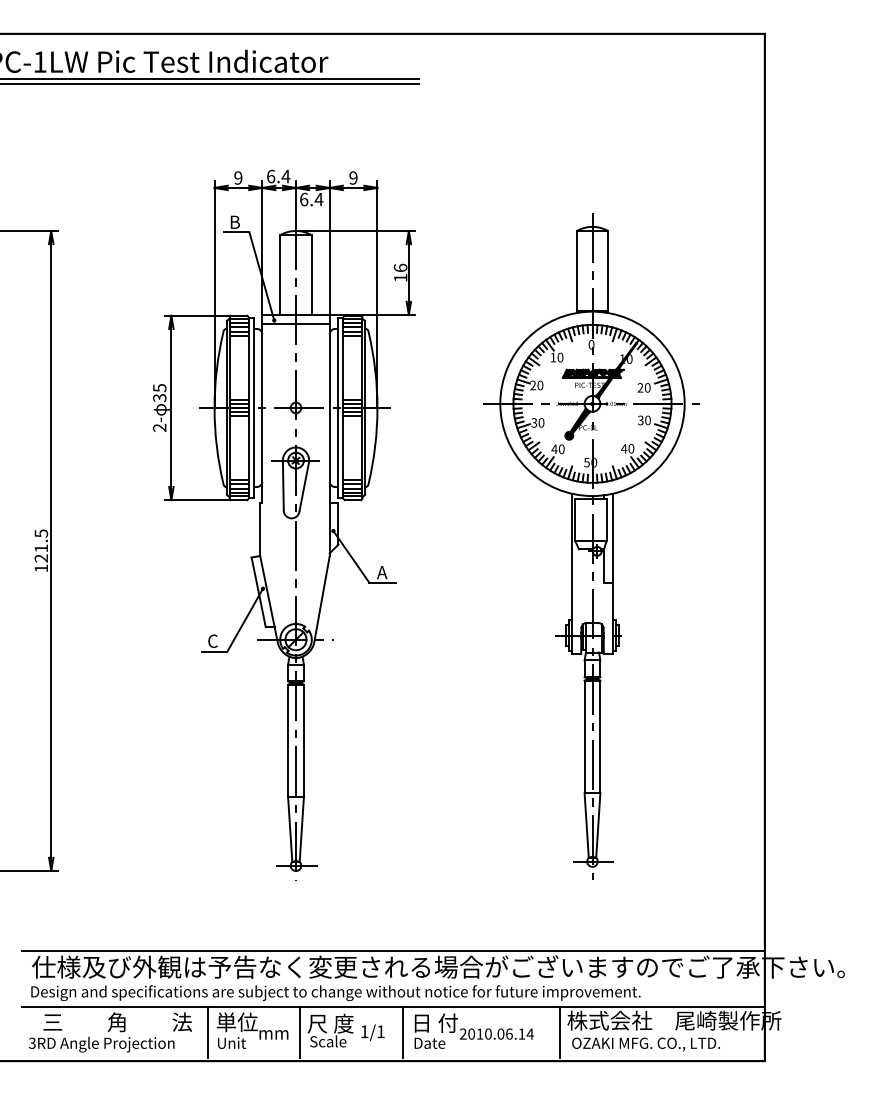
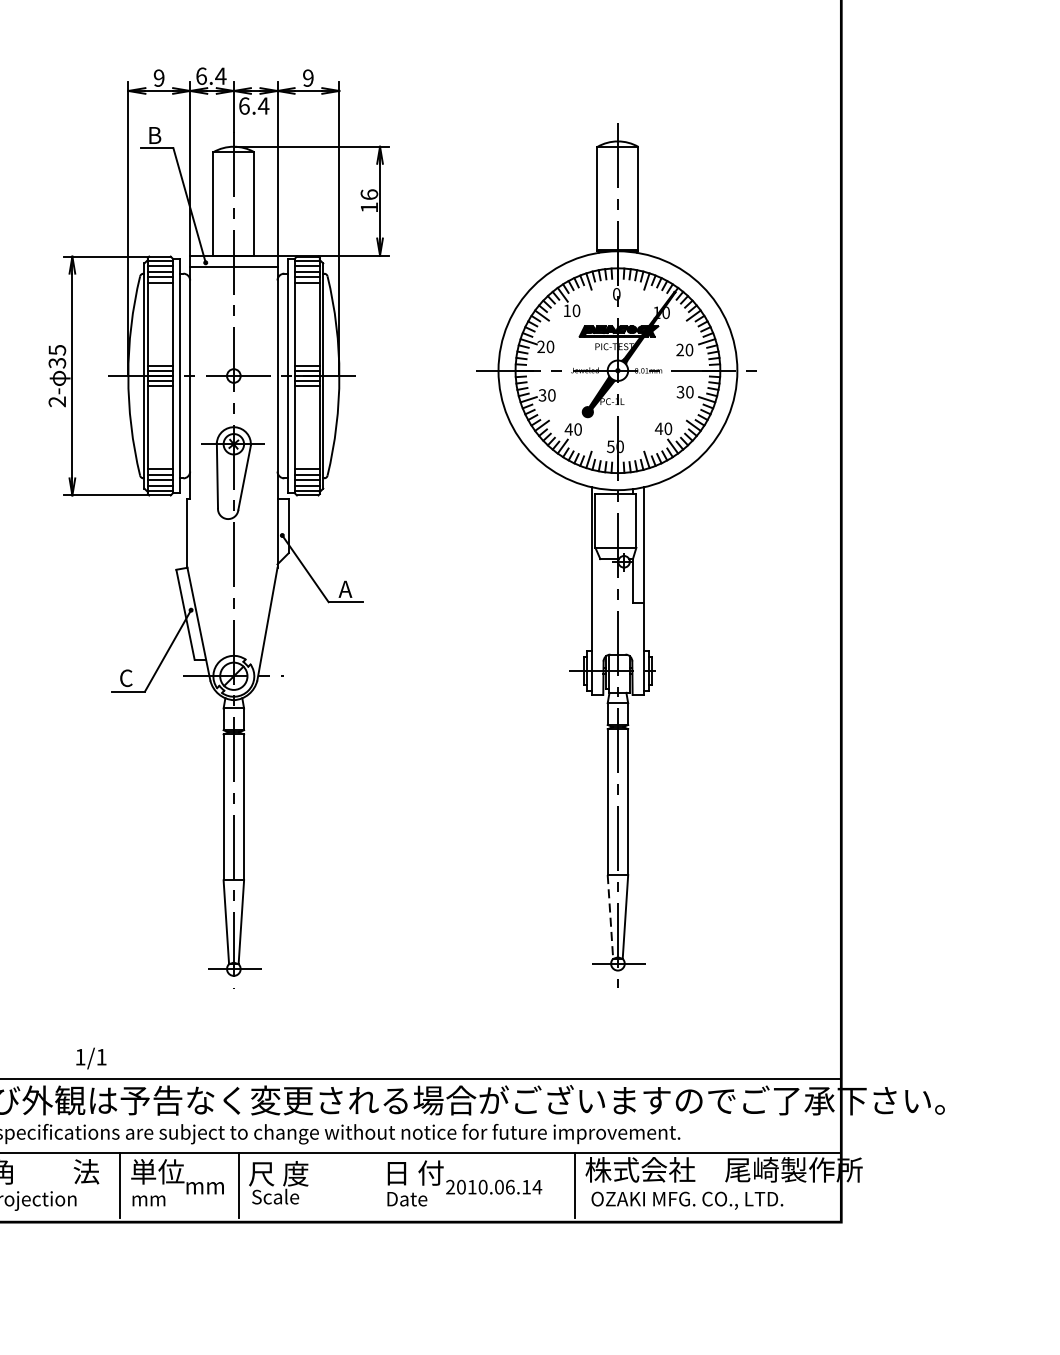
line: (586, 826) -> (610, 918), solid -> dashed
text: (372, 1032) -> (90, 1058), moved
line: (402, 1032) -> (371, 1185), removed
text: (231, 1042) -> (150, 1198), Unit -> mm

